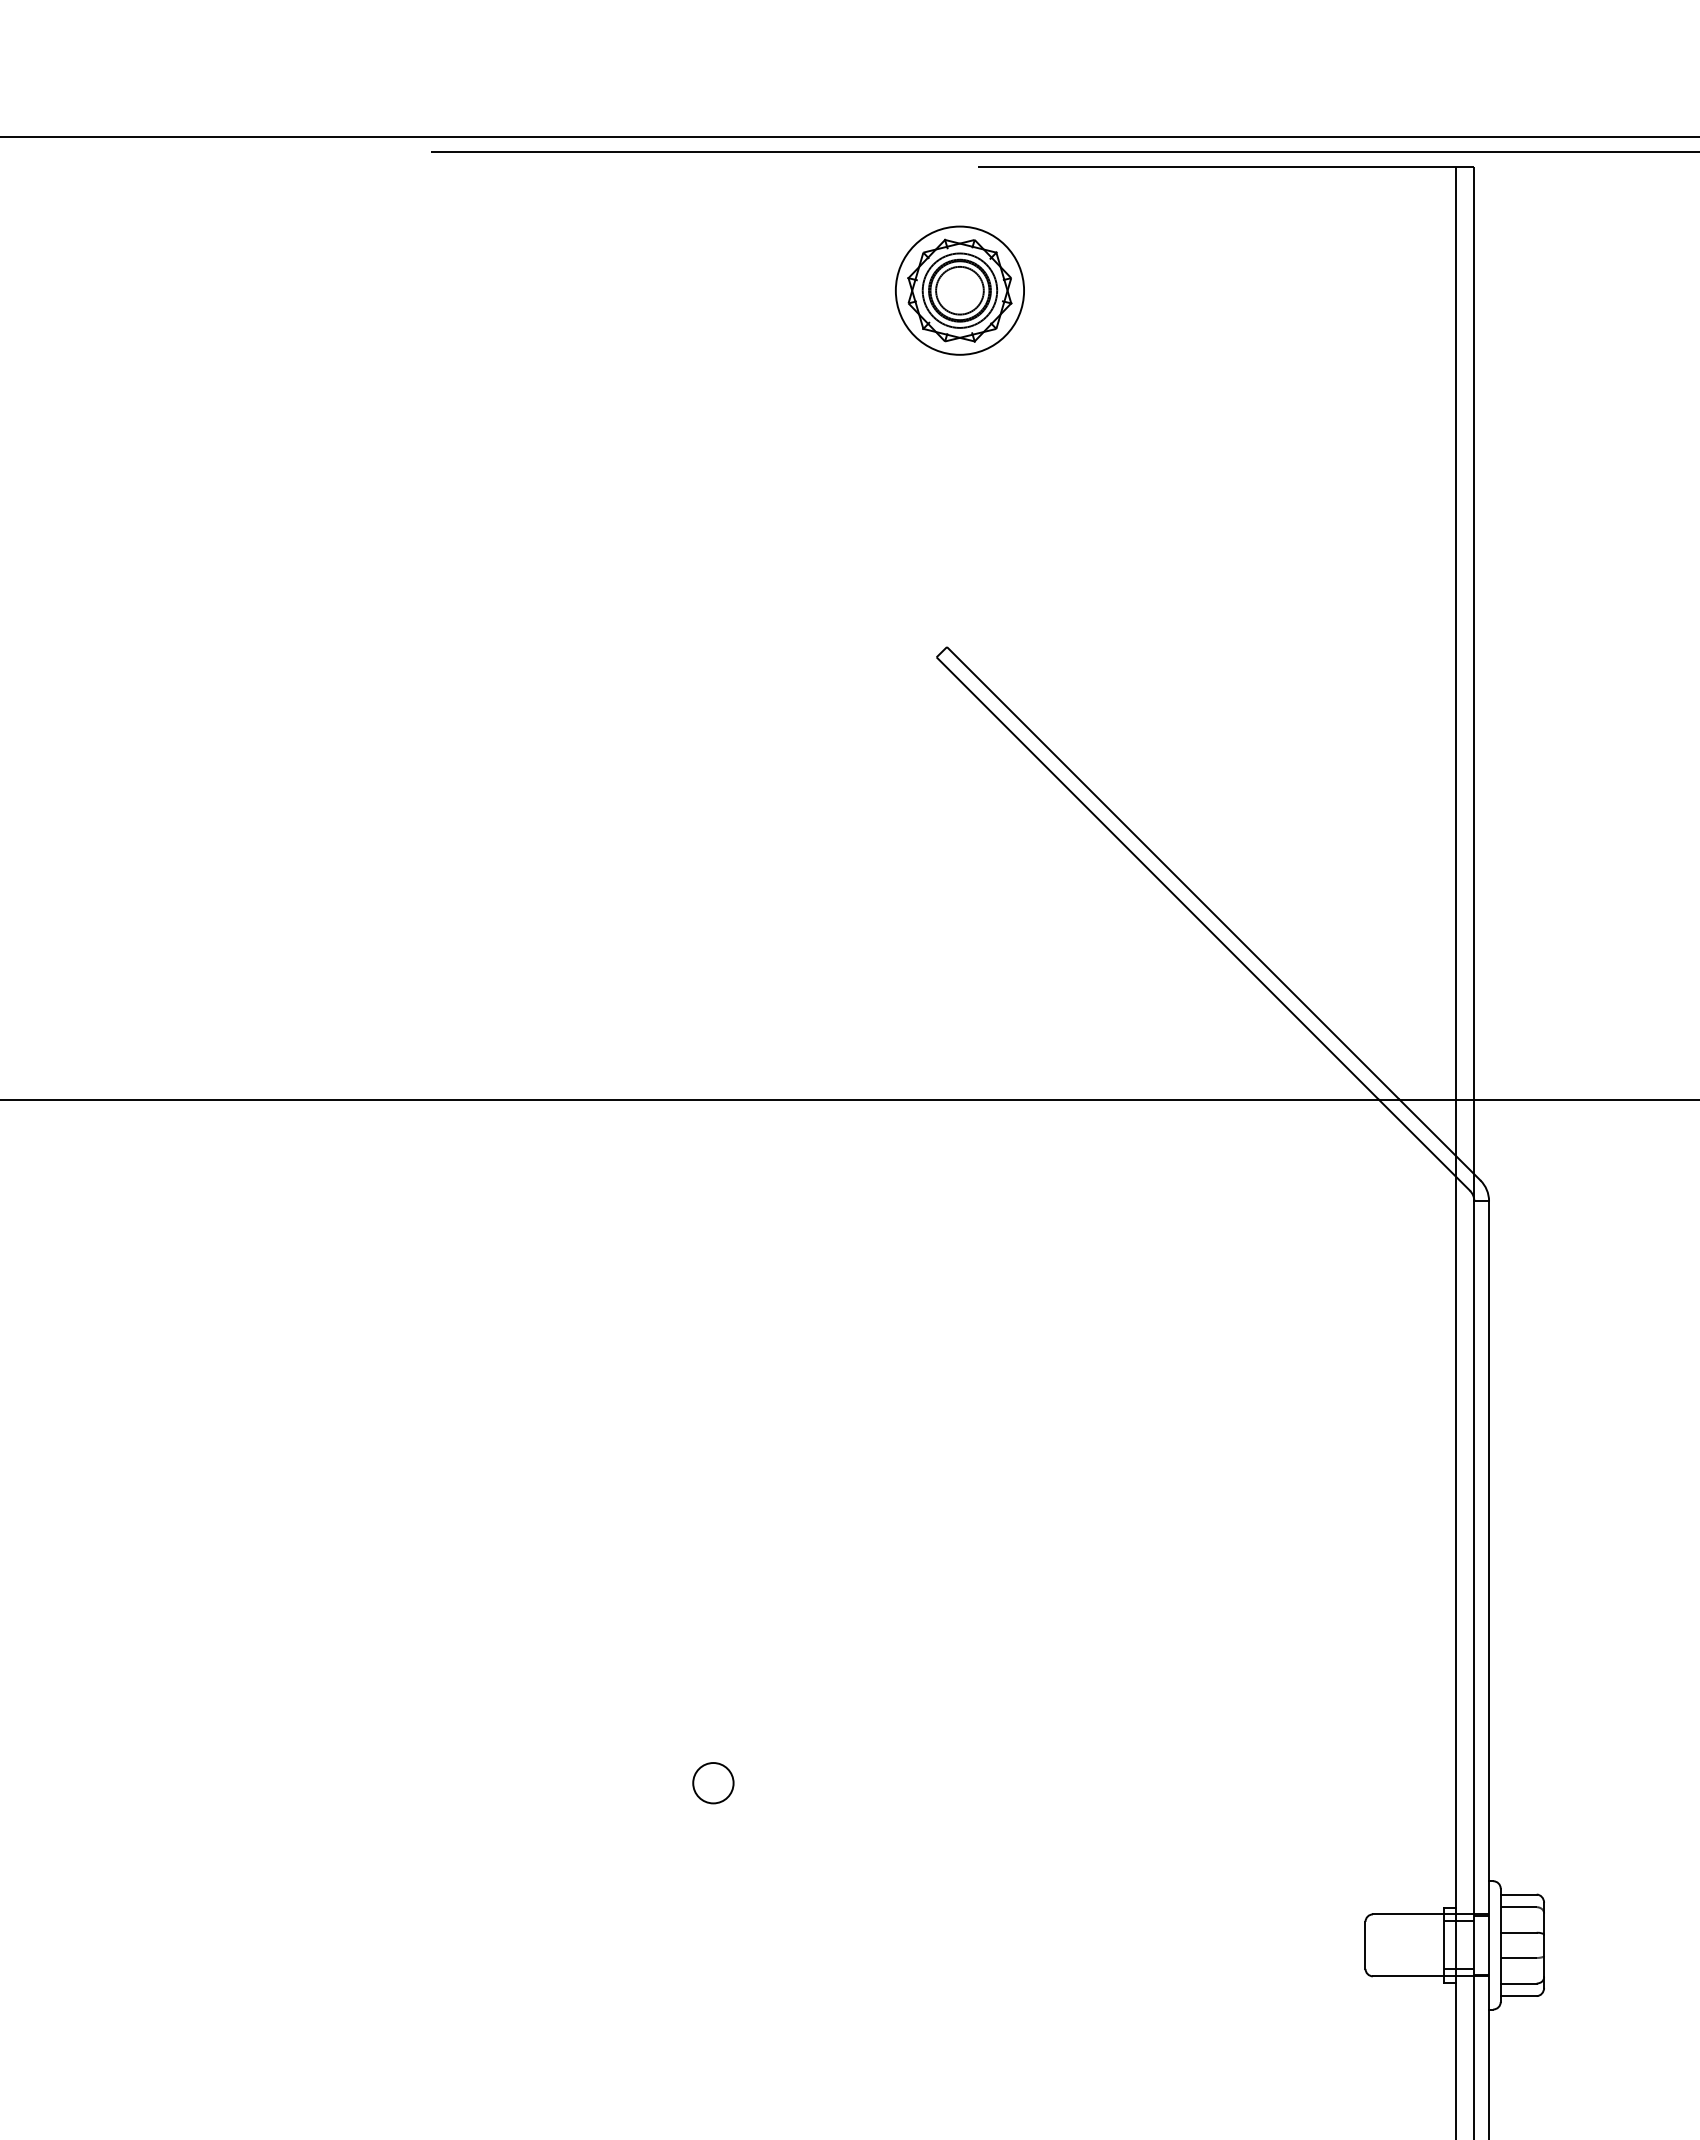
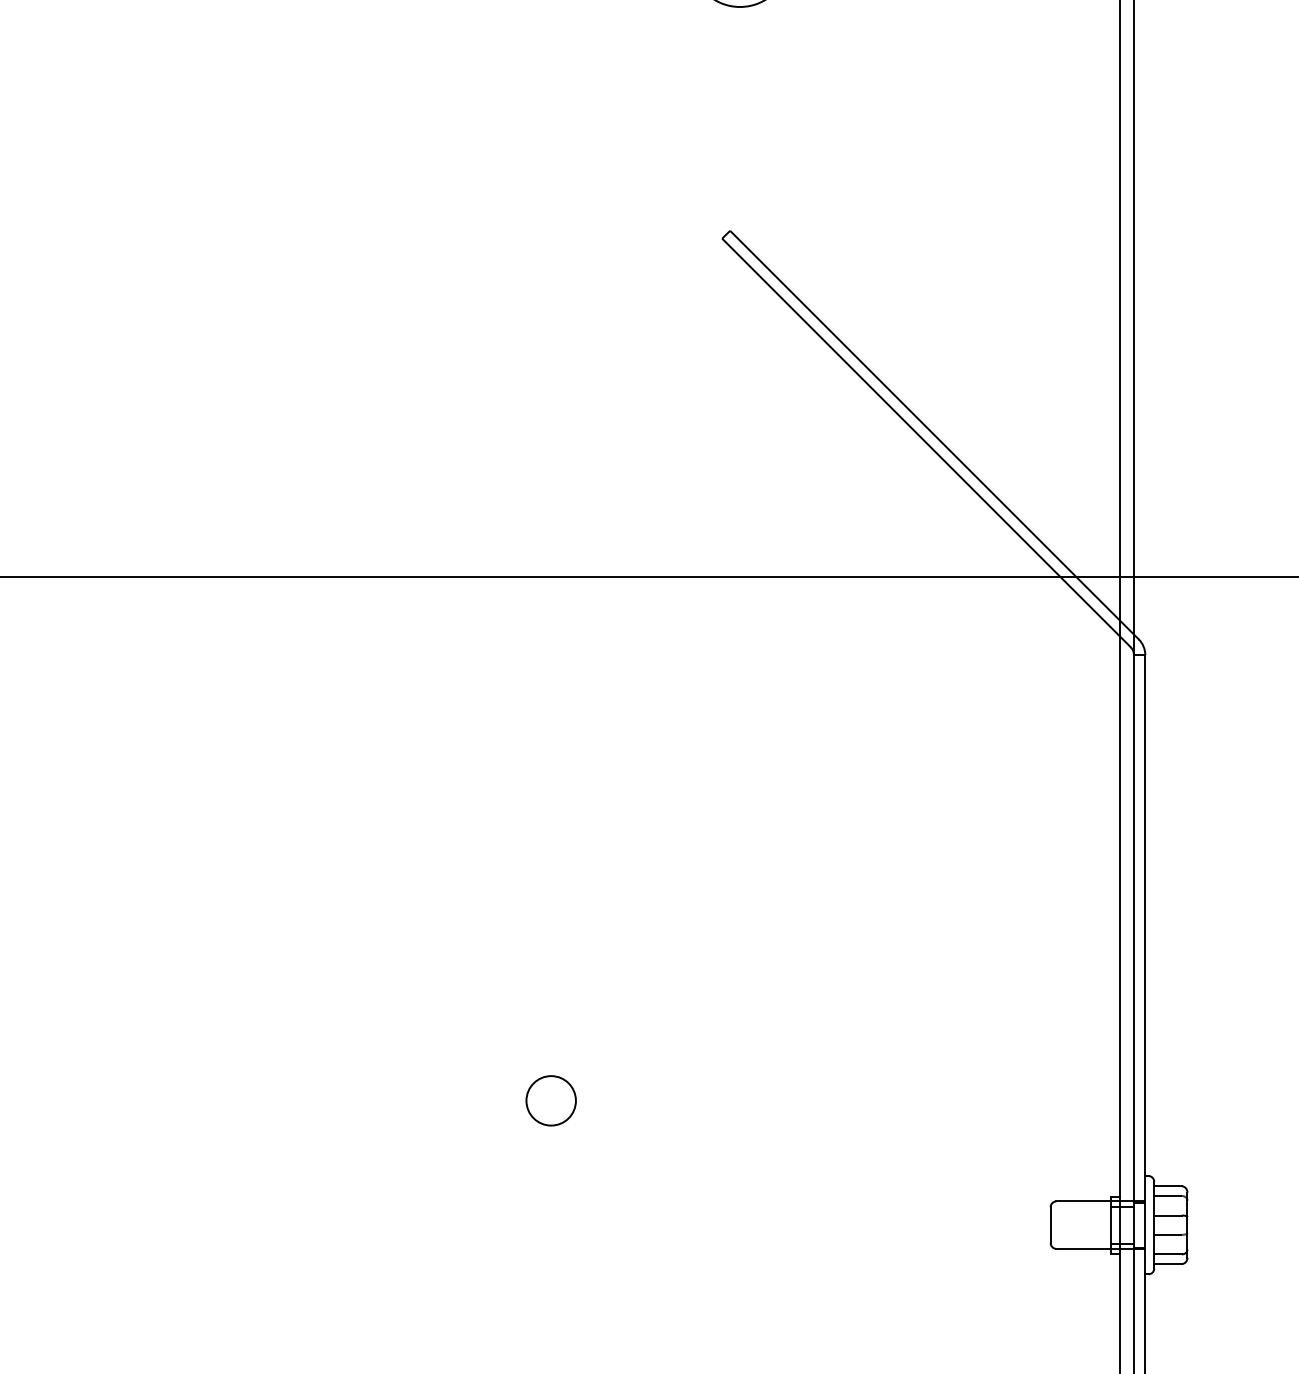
circle: (713, 1783) -> (551, 1101), size x1.6

